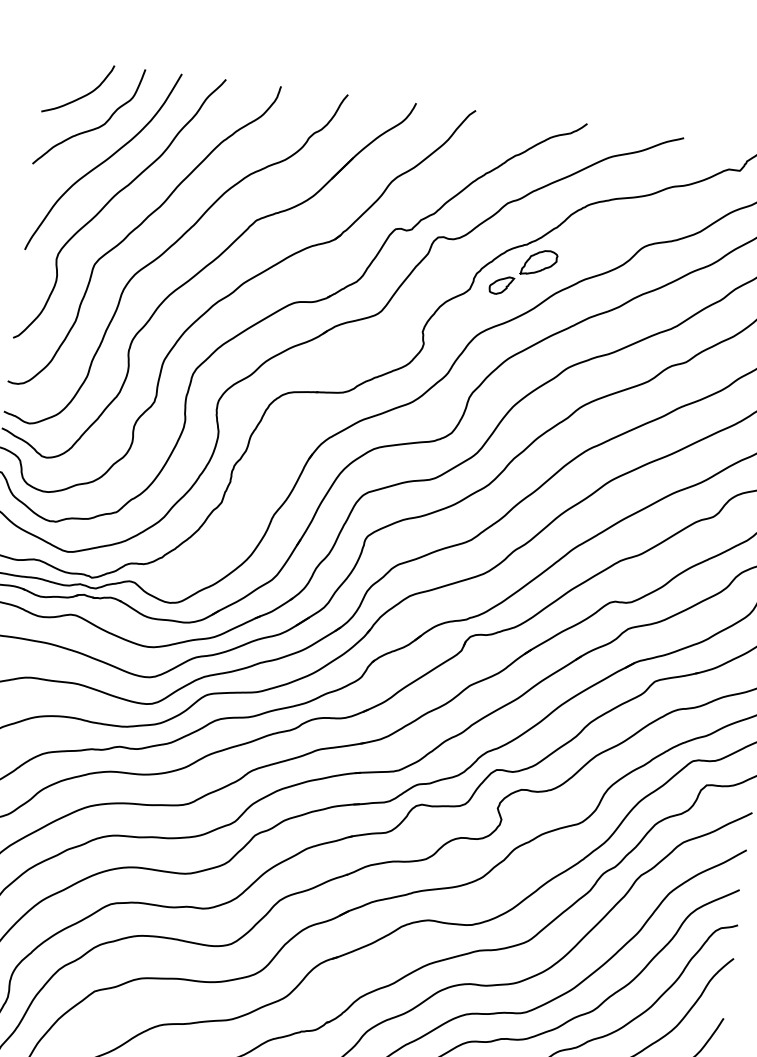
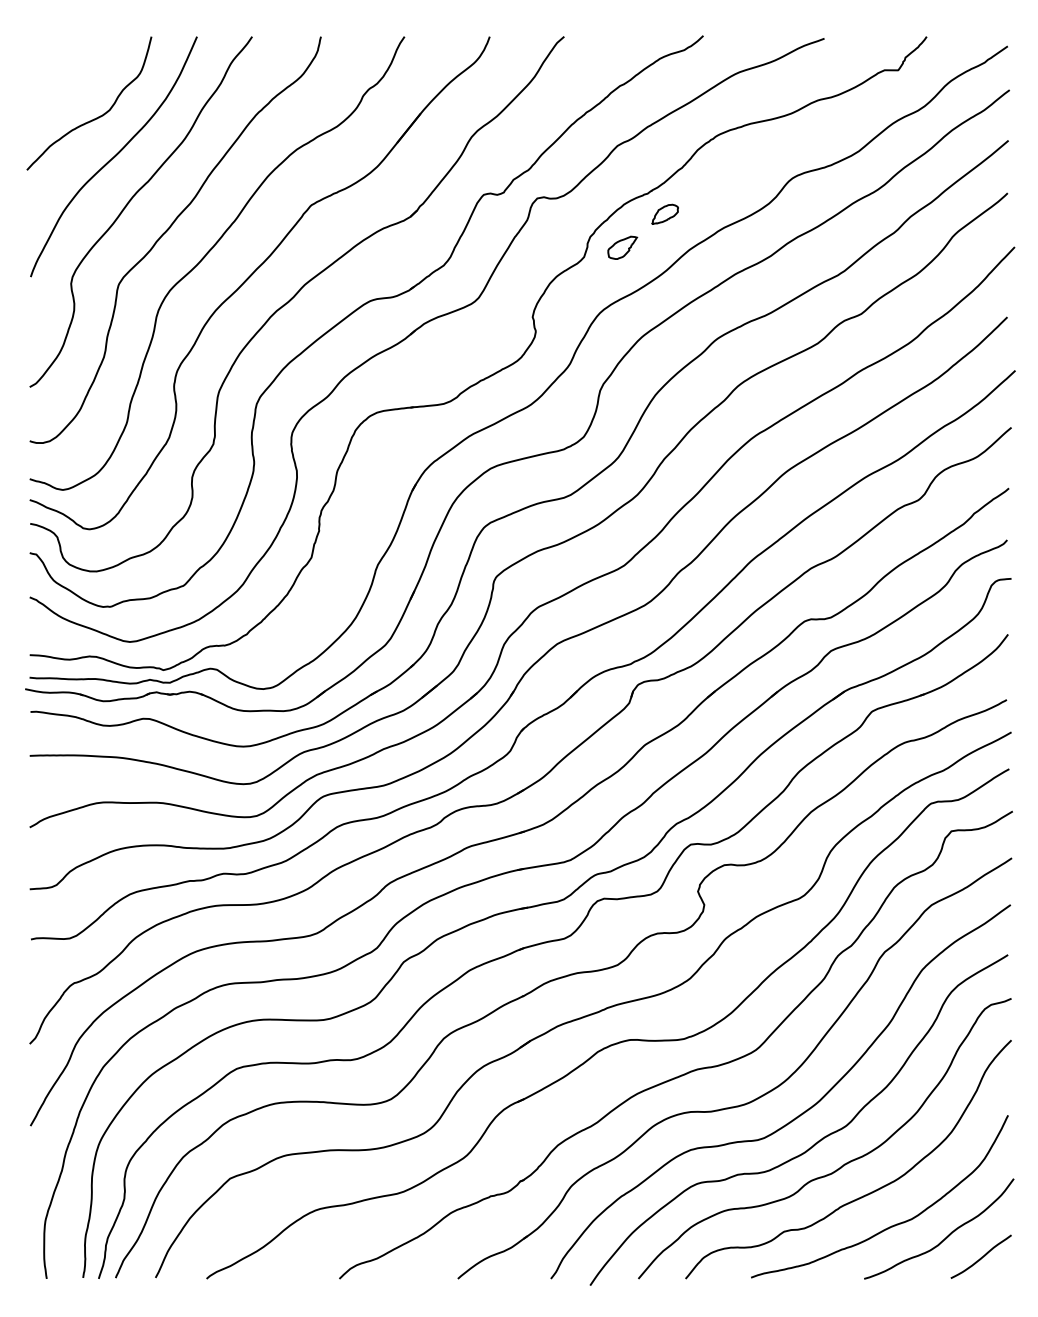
curve: (82, 96) -> (77, 79), removed
part: (538, 262) -> (664, 214), size x0.6

